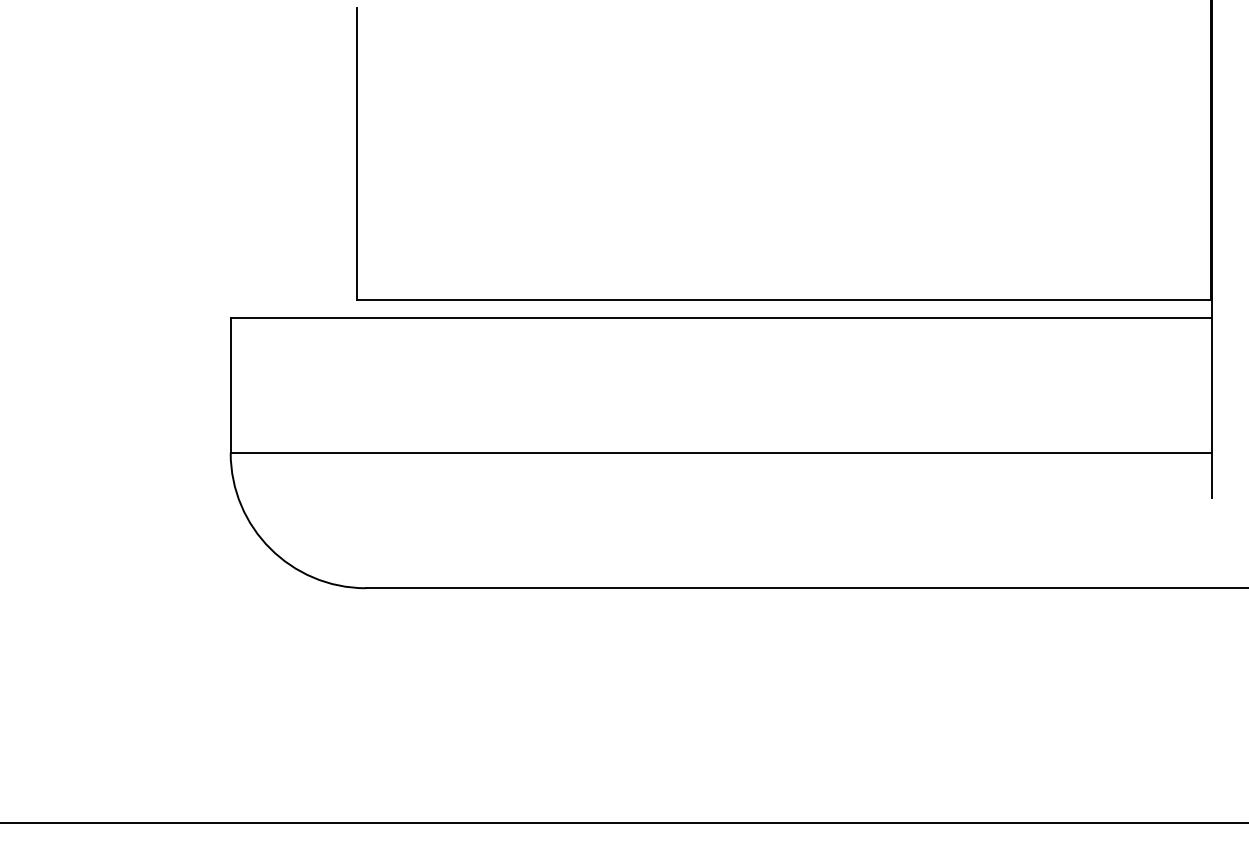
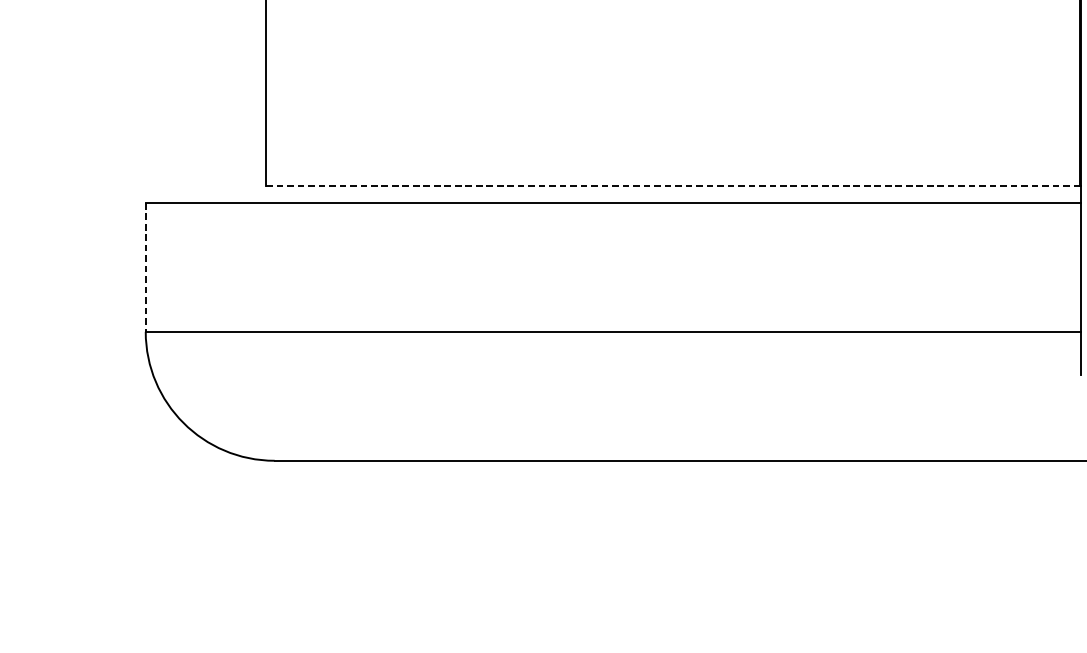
line: (783, 299) -> (672, 185), solid -> dashed
line: (230, 385) -> (145, 267), solid -> dashed

